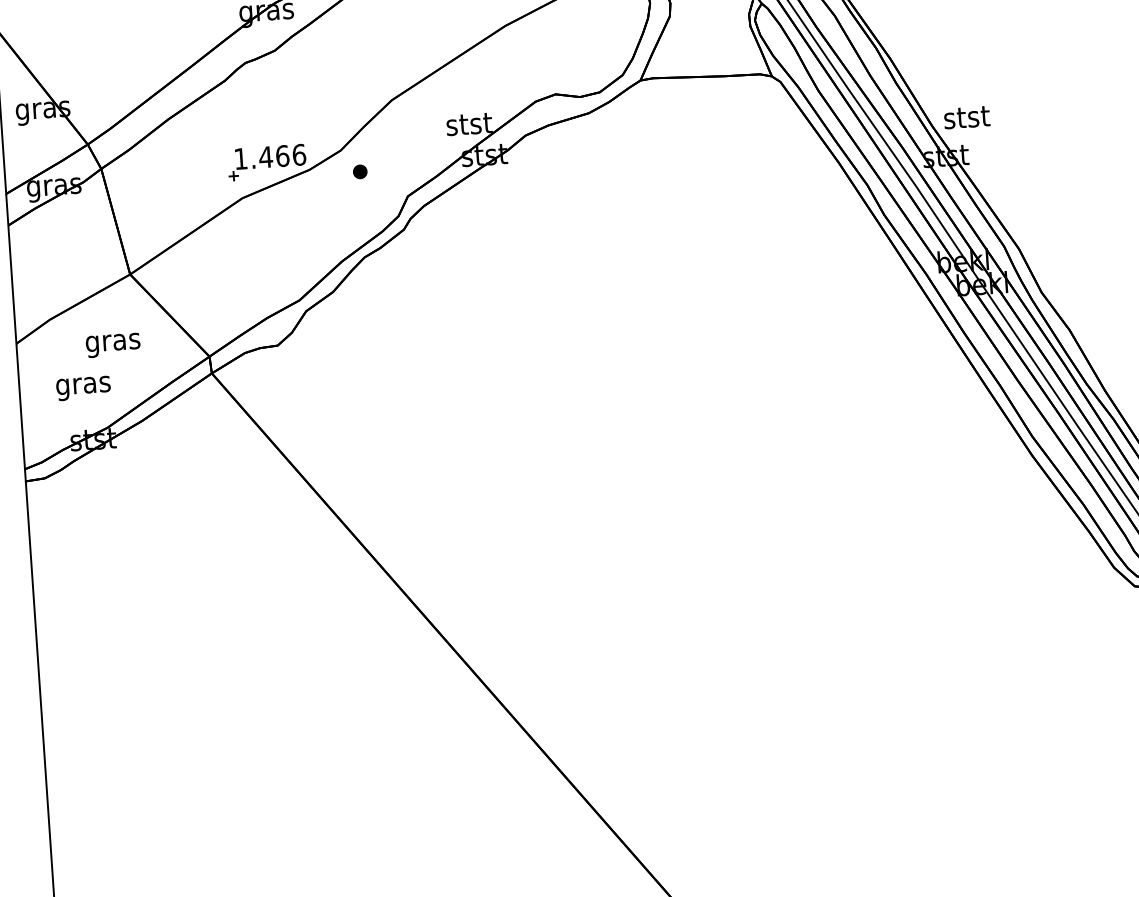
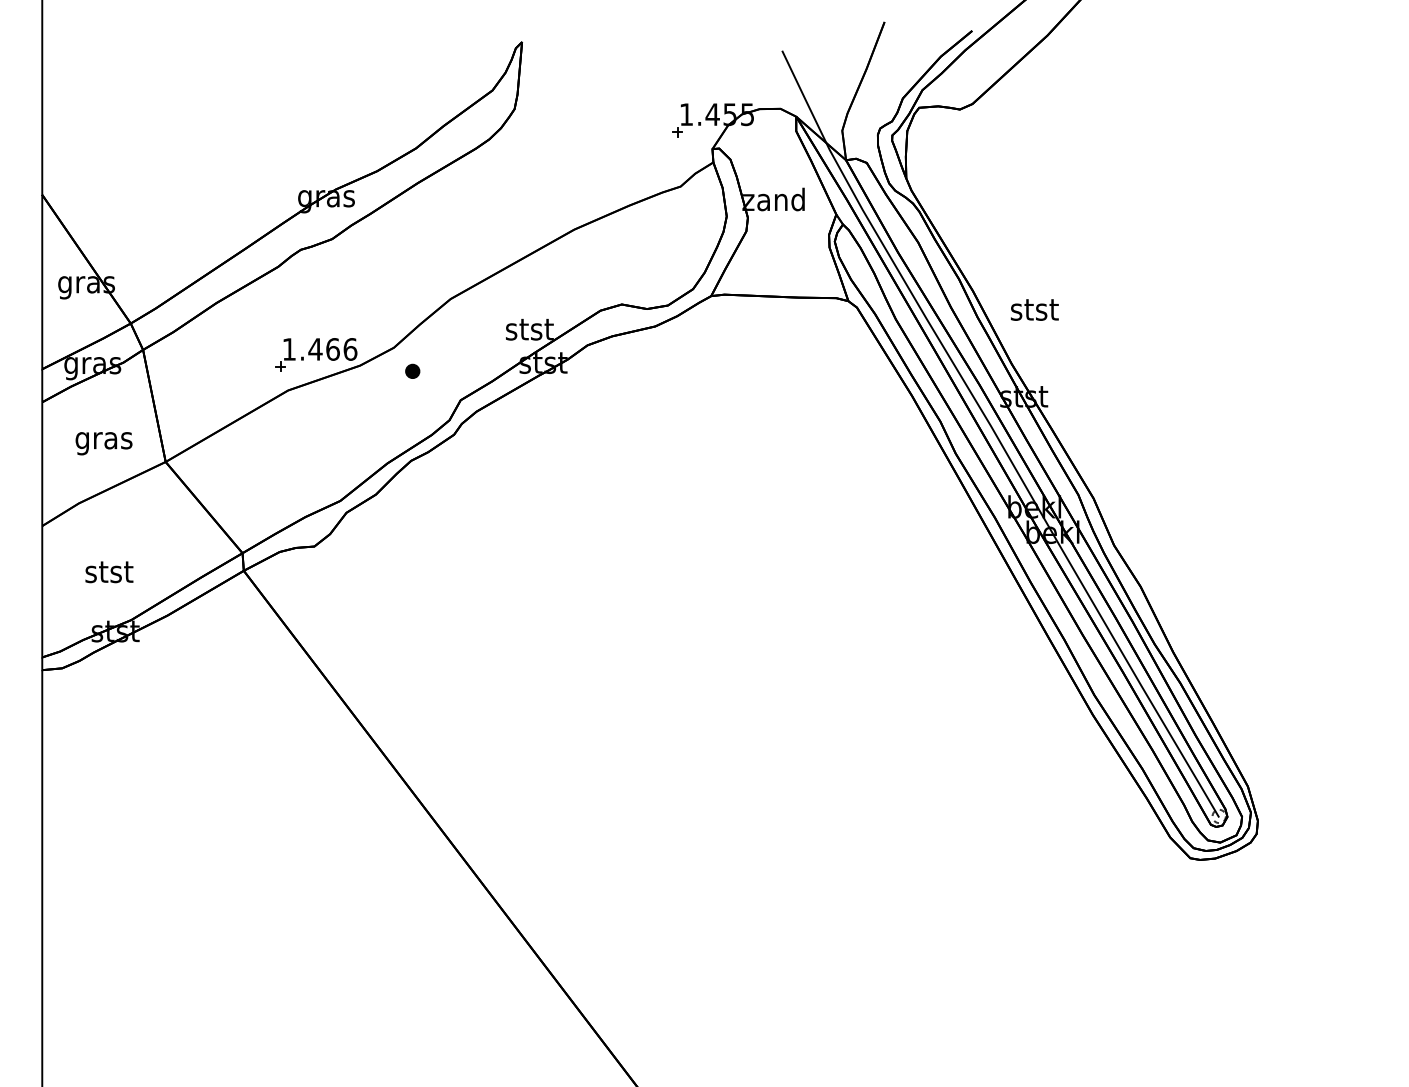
text: (966, 117) -> (1034, 309), moved
text: (112, 345) -> (103, 443), moved
text: (82, 386) -> (108, 575), gras -> stst

